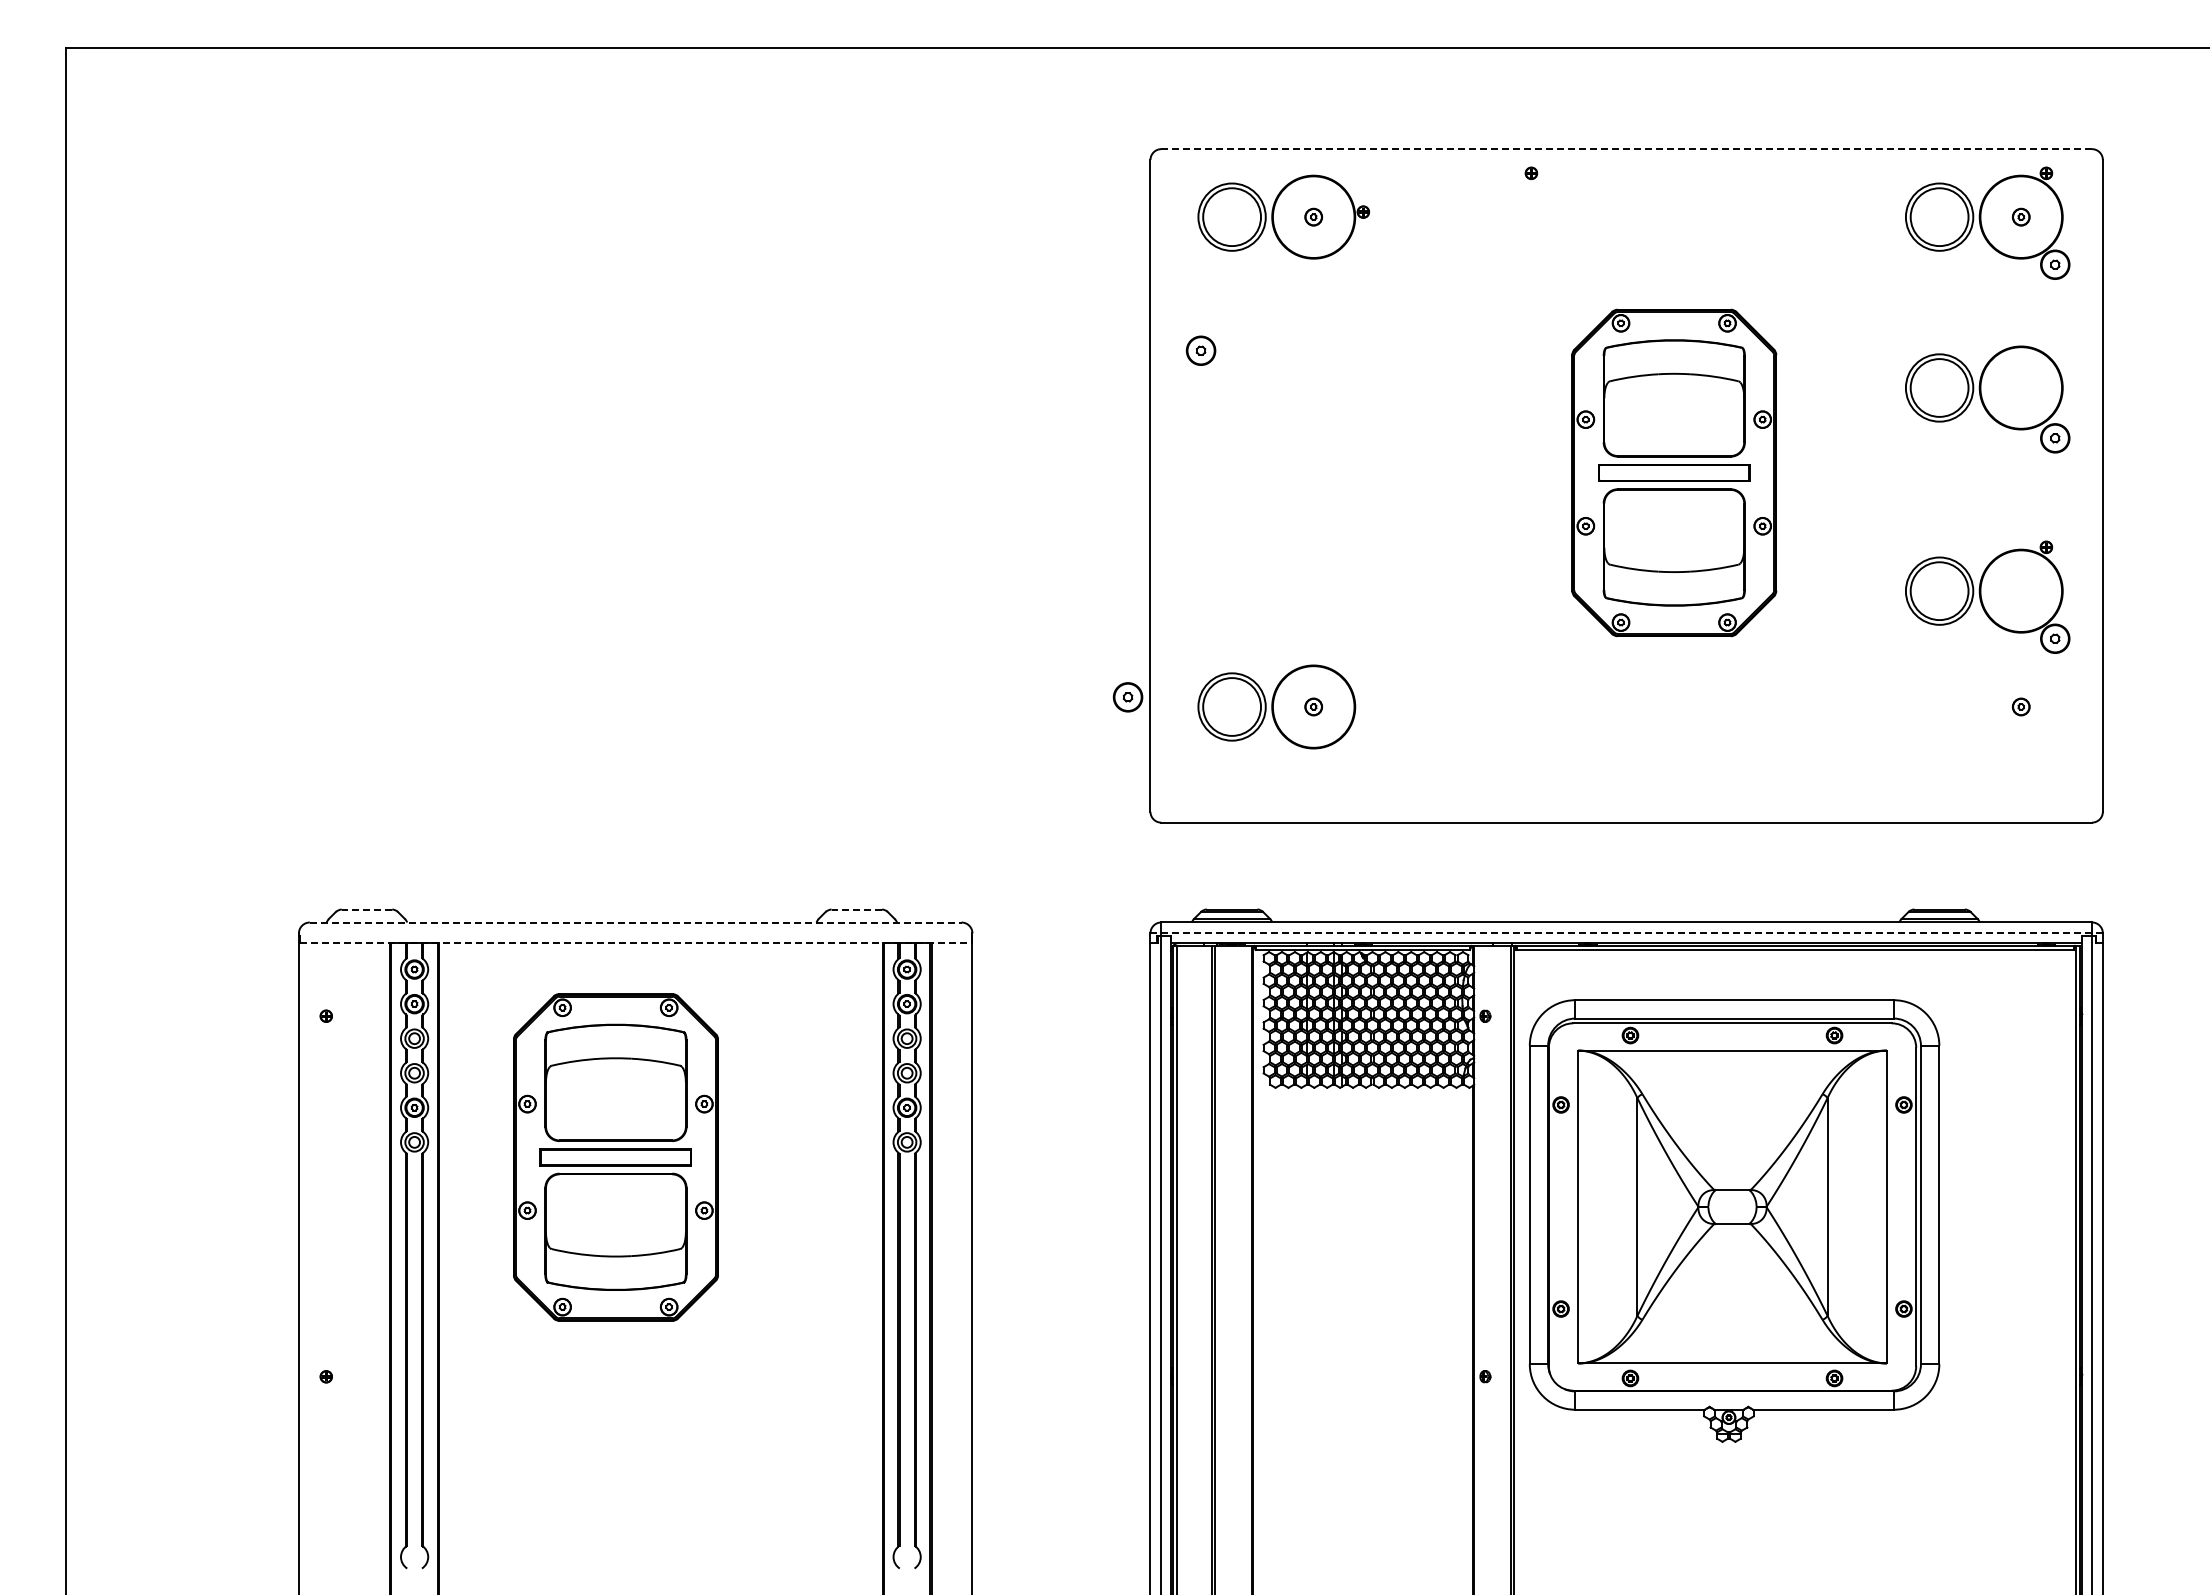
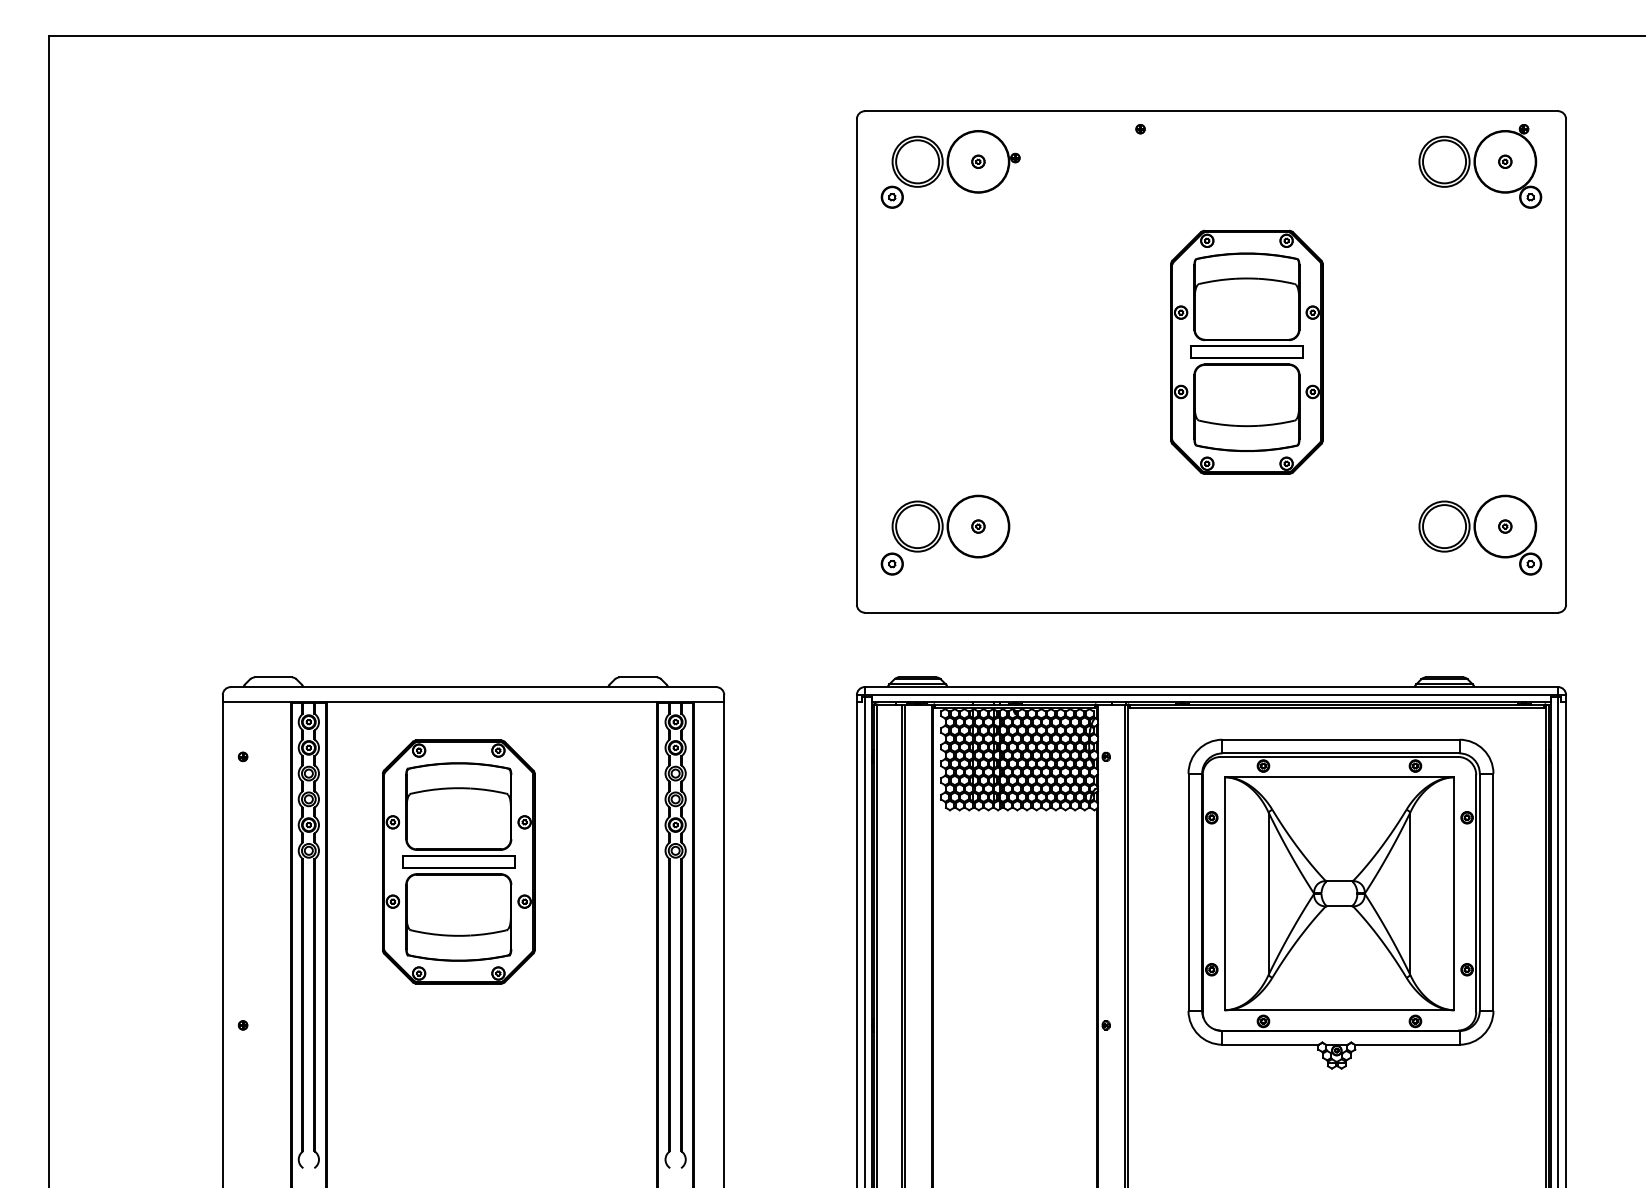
line: (1626, 149) -> (1211, 111), dashed -> solid
part: (1200, 350) -> (891, 197), moved
part: (1987, 399) -> (1480, 535), moved
part: (1987, 596) -> (1480, 444), removed
part: (1127, 697) -> (891, 564), moved
line: (366, 909) -> (273, 677), dashed -> solid
line: (856, 909) -> (637, 677), dashed -> solid
line: (635, 922) -> (473, 687), dashed -> solid
line: (1627, 933) -> (1212, 695), dashed -> solid
line: (636, 942) -> (474, 701), dashed -> solid
part: (1734, 1220) -> (1340, 903), moved

